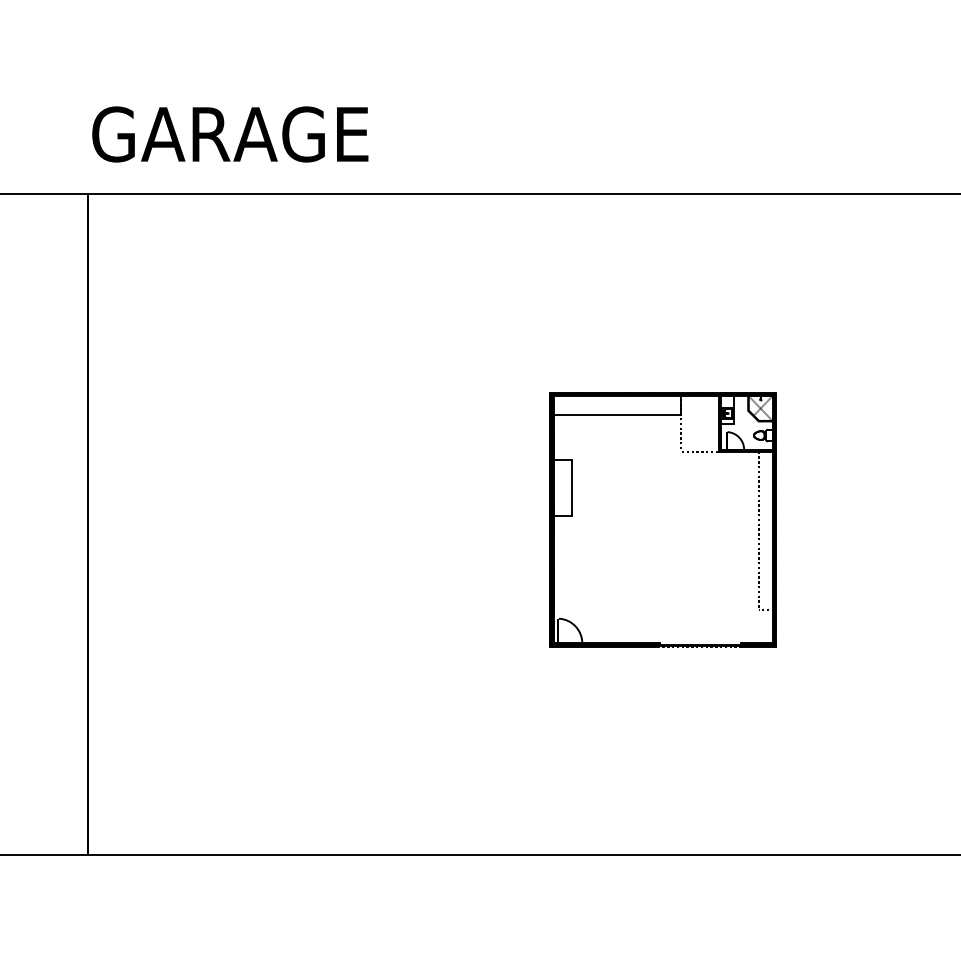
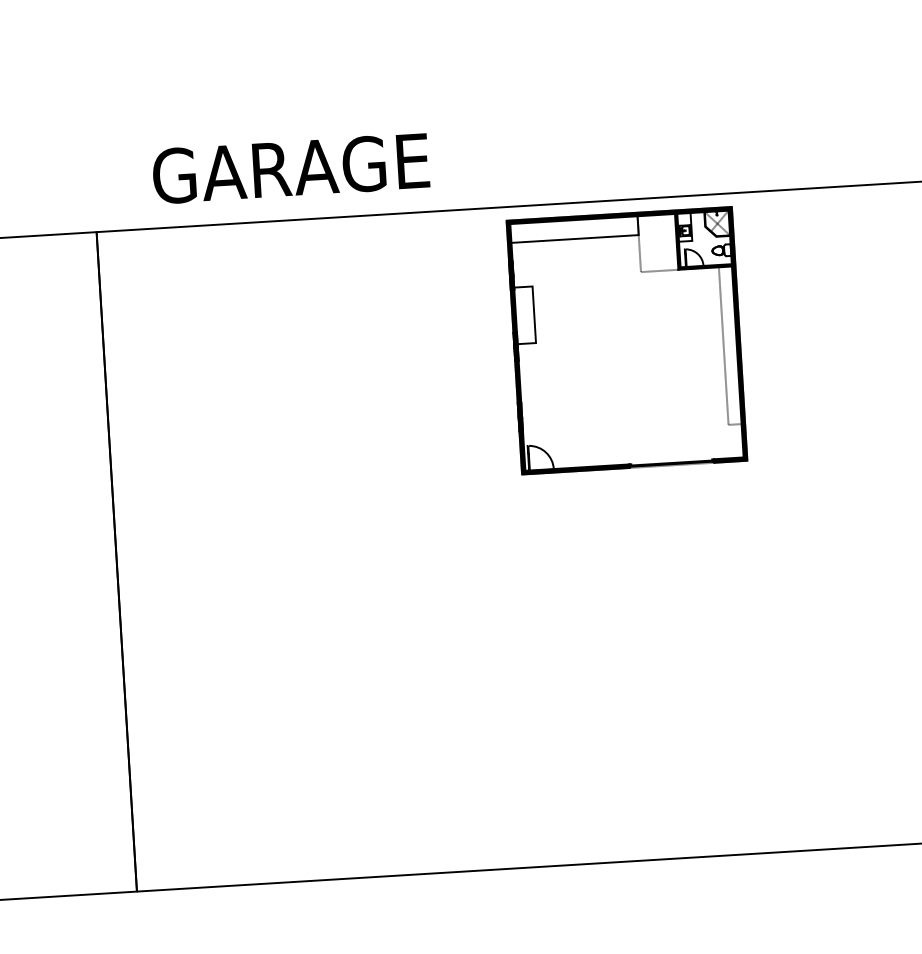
text: (230, 134) -> (291, 168), moved
part: (662, 519) -> (626, 340), moved

